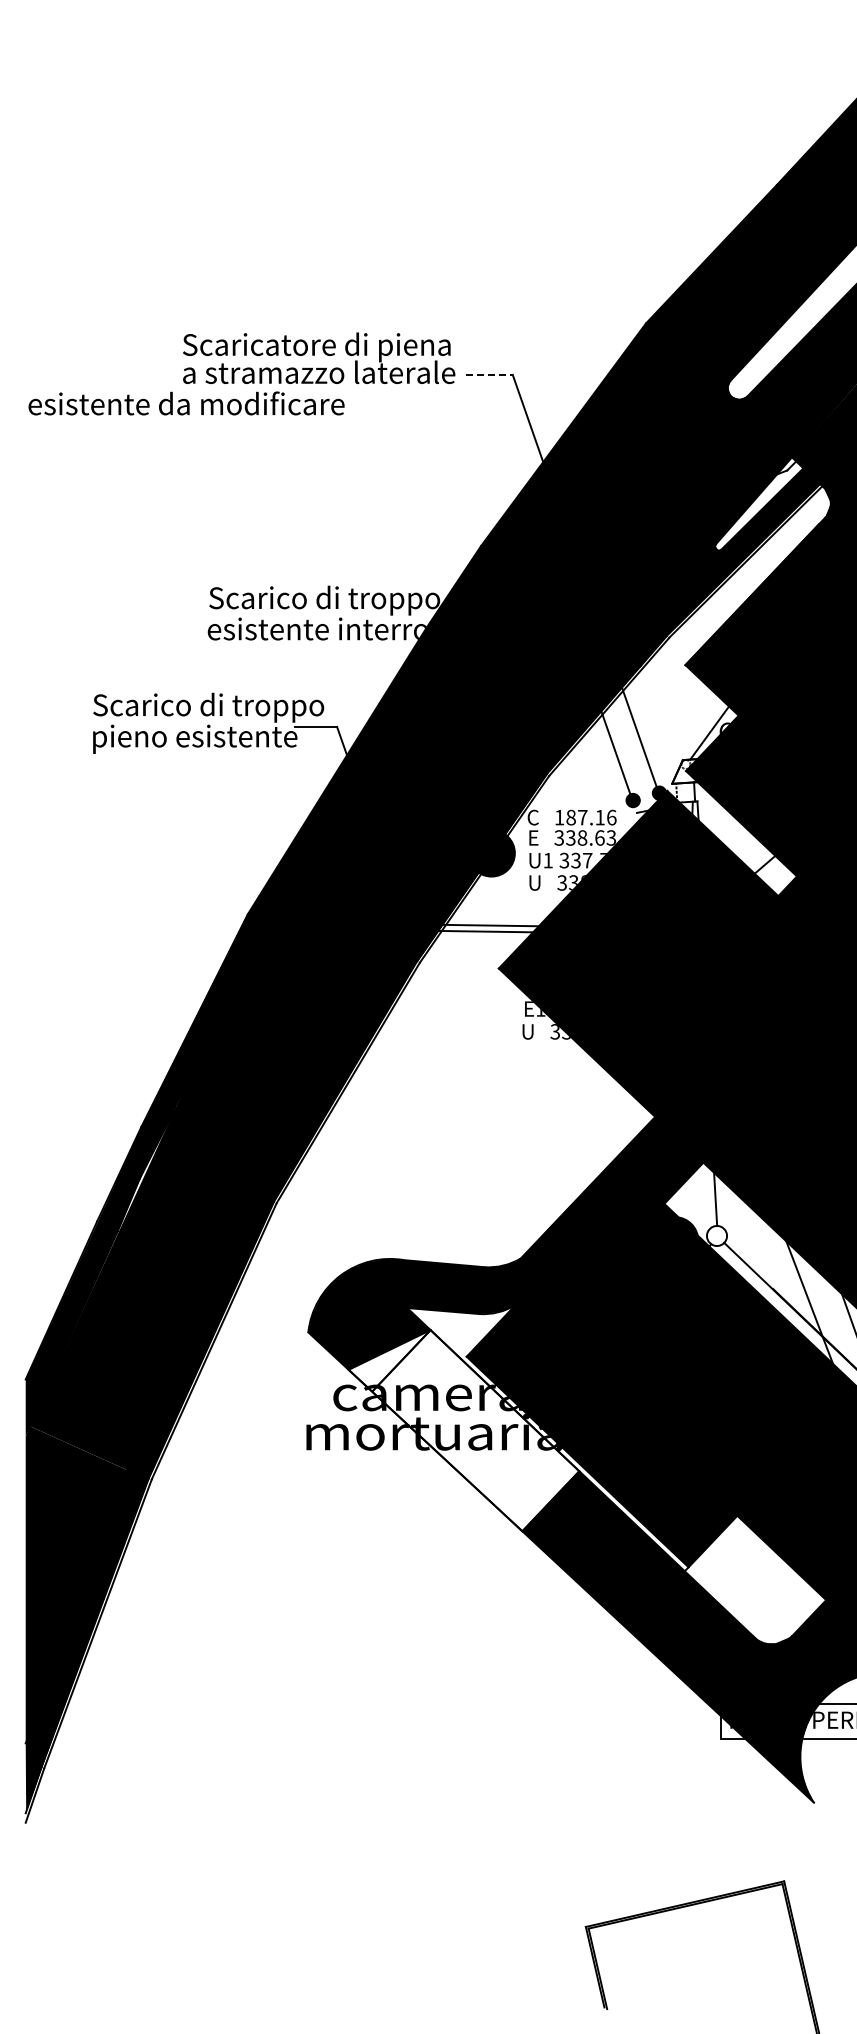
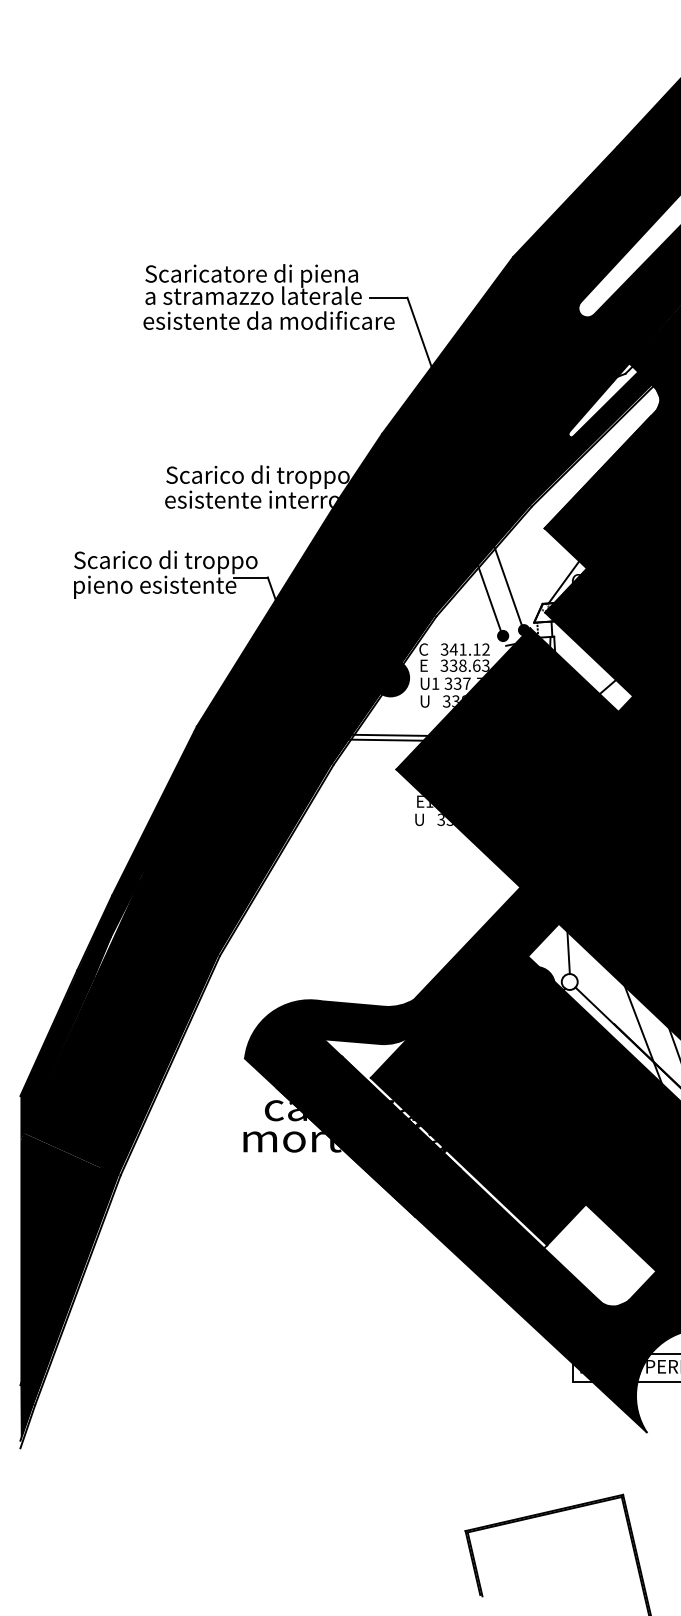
line: (489, 374) -> (388, 297), dashed -> solid
text: (186, 403) -> (268, 320), moved
text: (585, 817) -> (465, 649), 187.16 -> 341.12
fill: (463, 1430) -> (368, 1136), added

